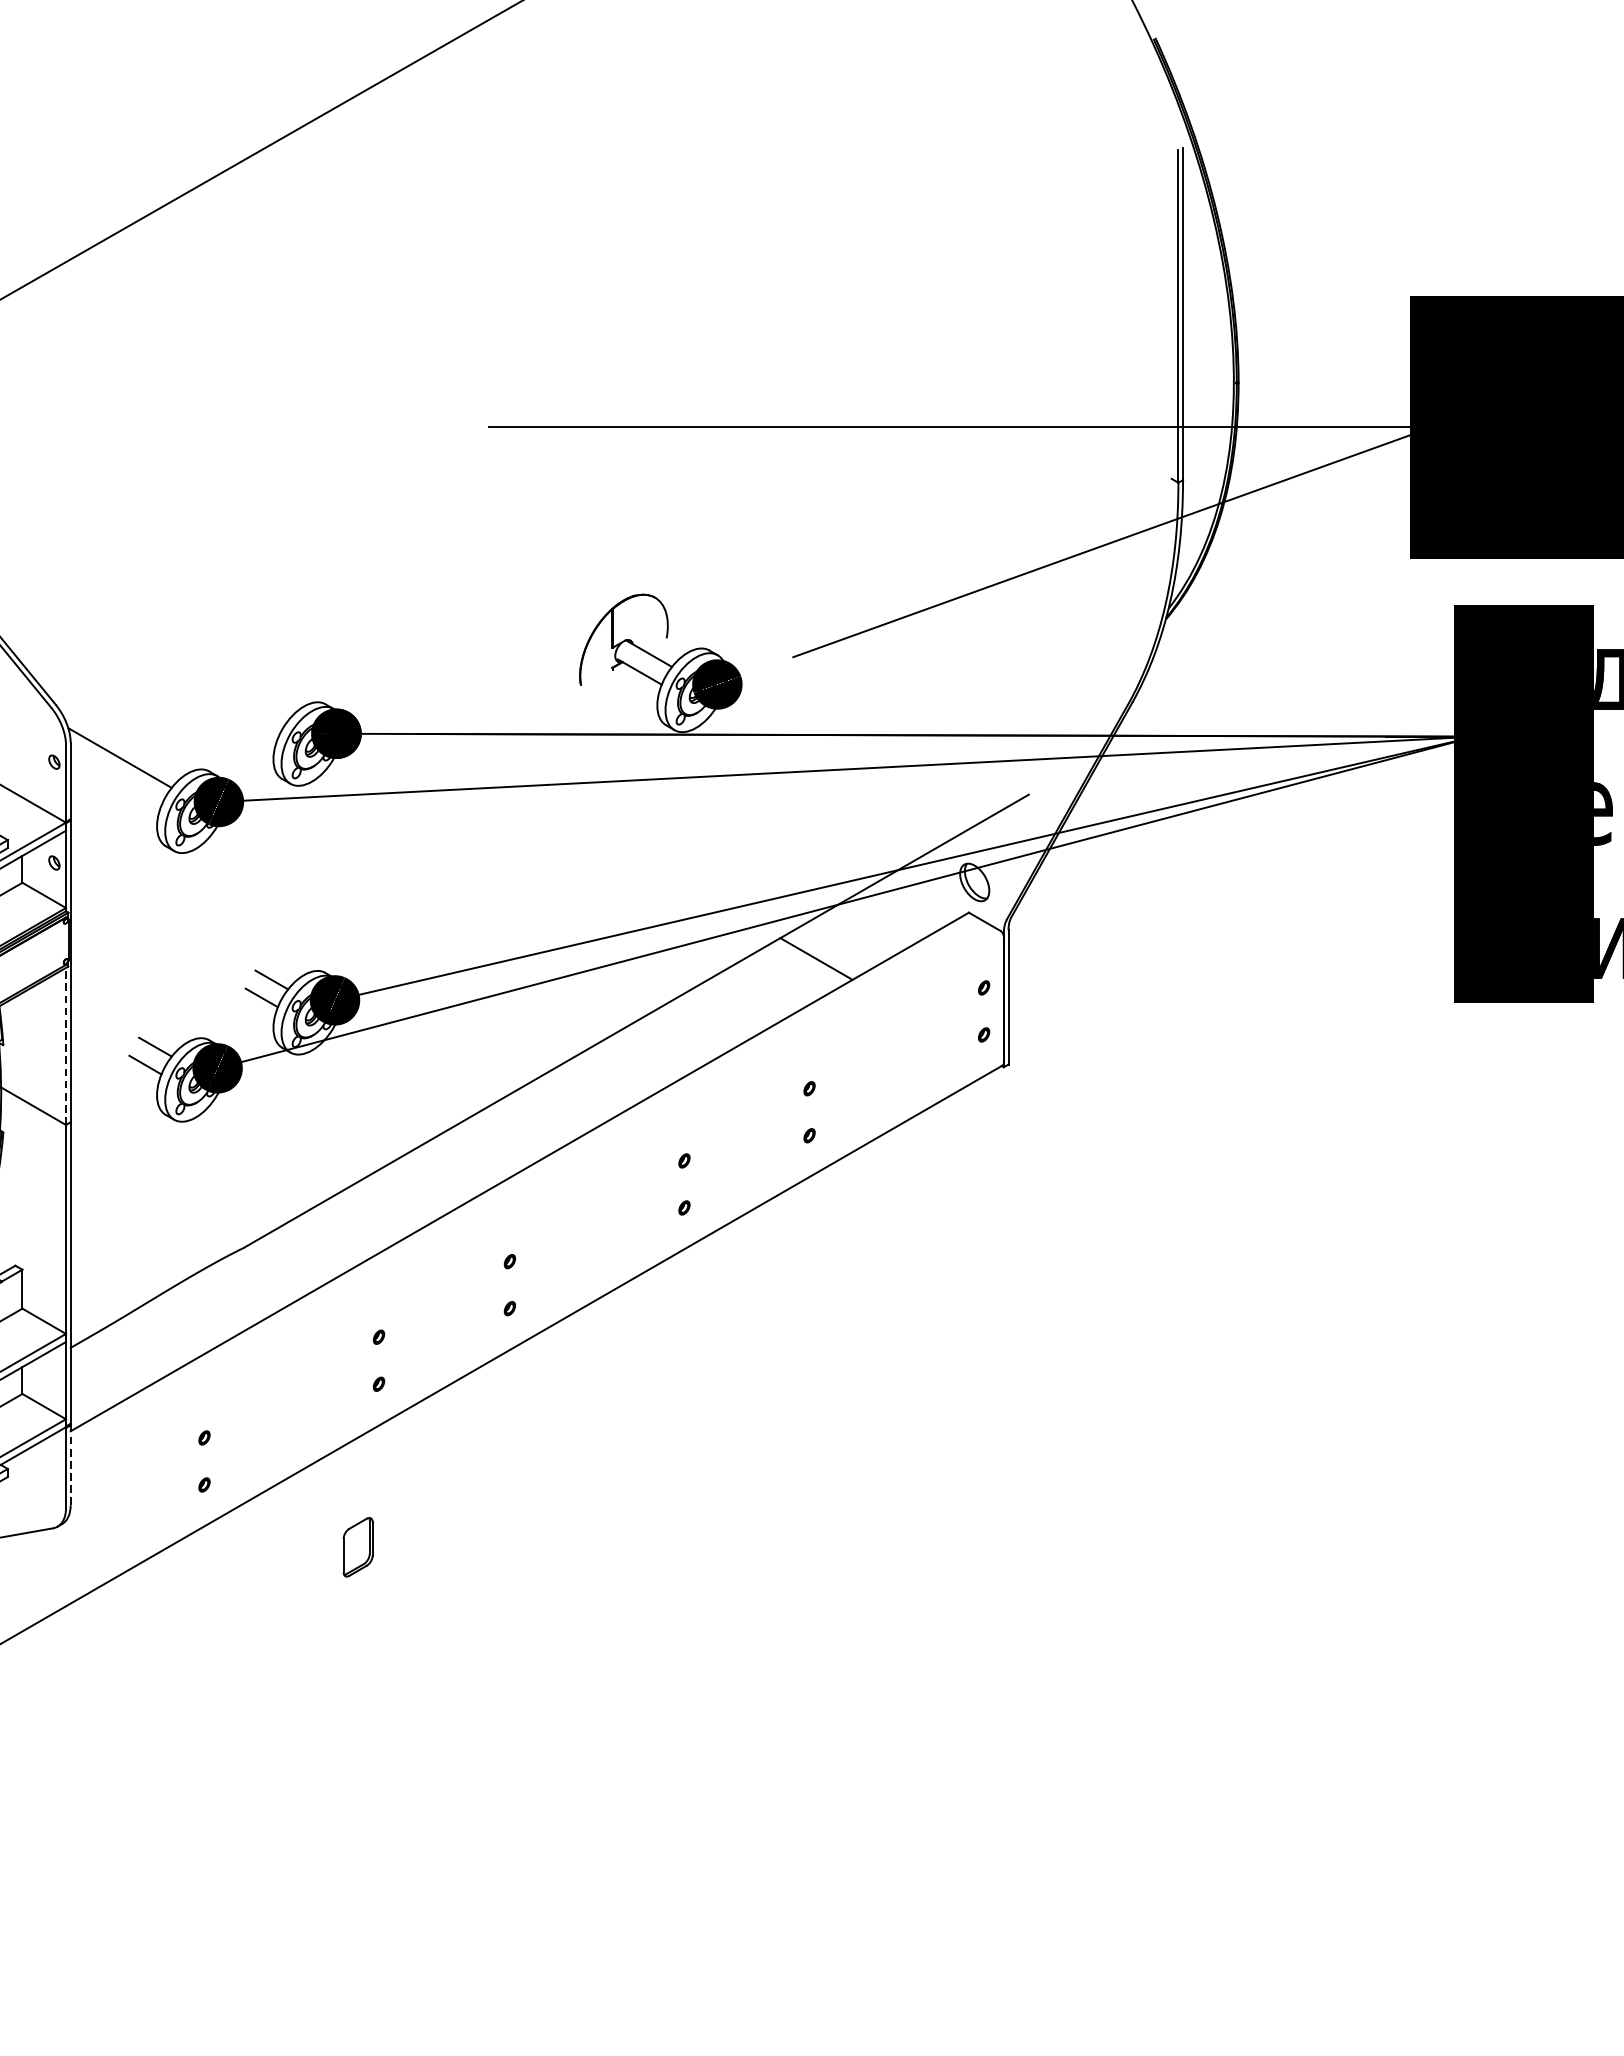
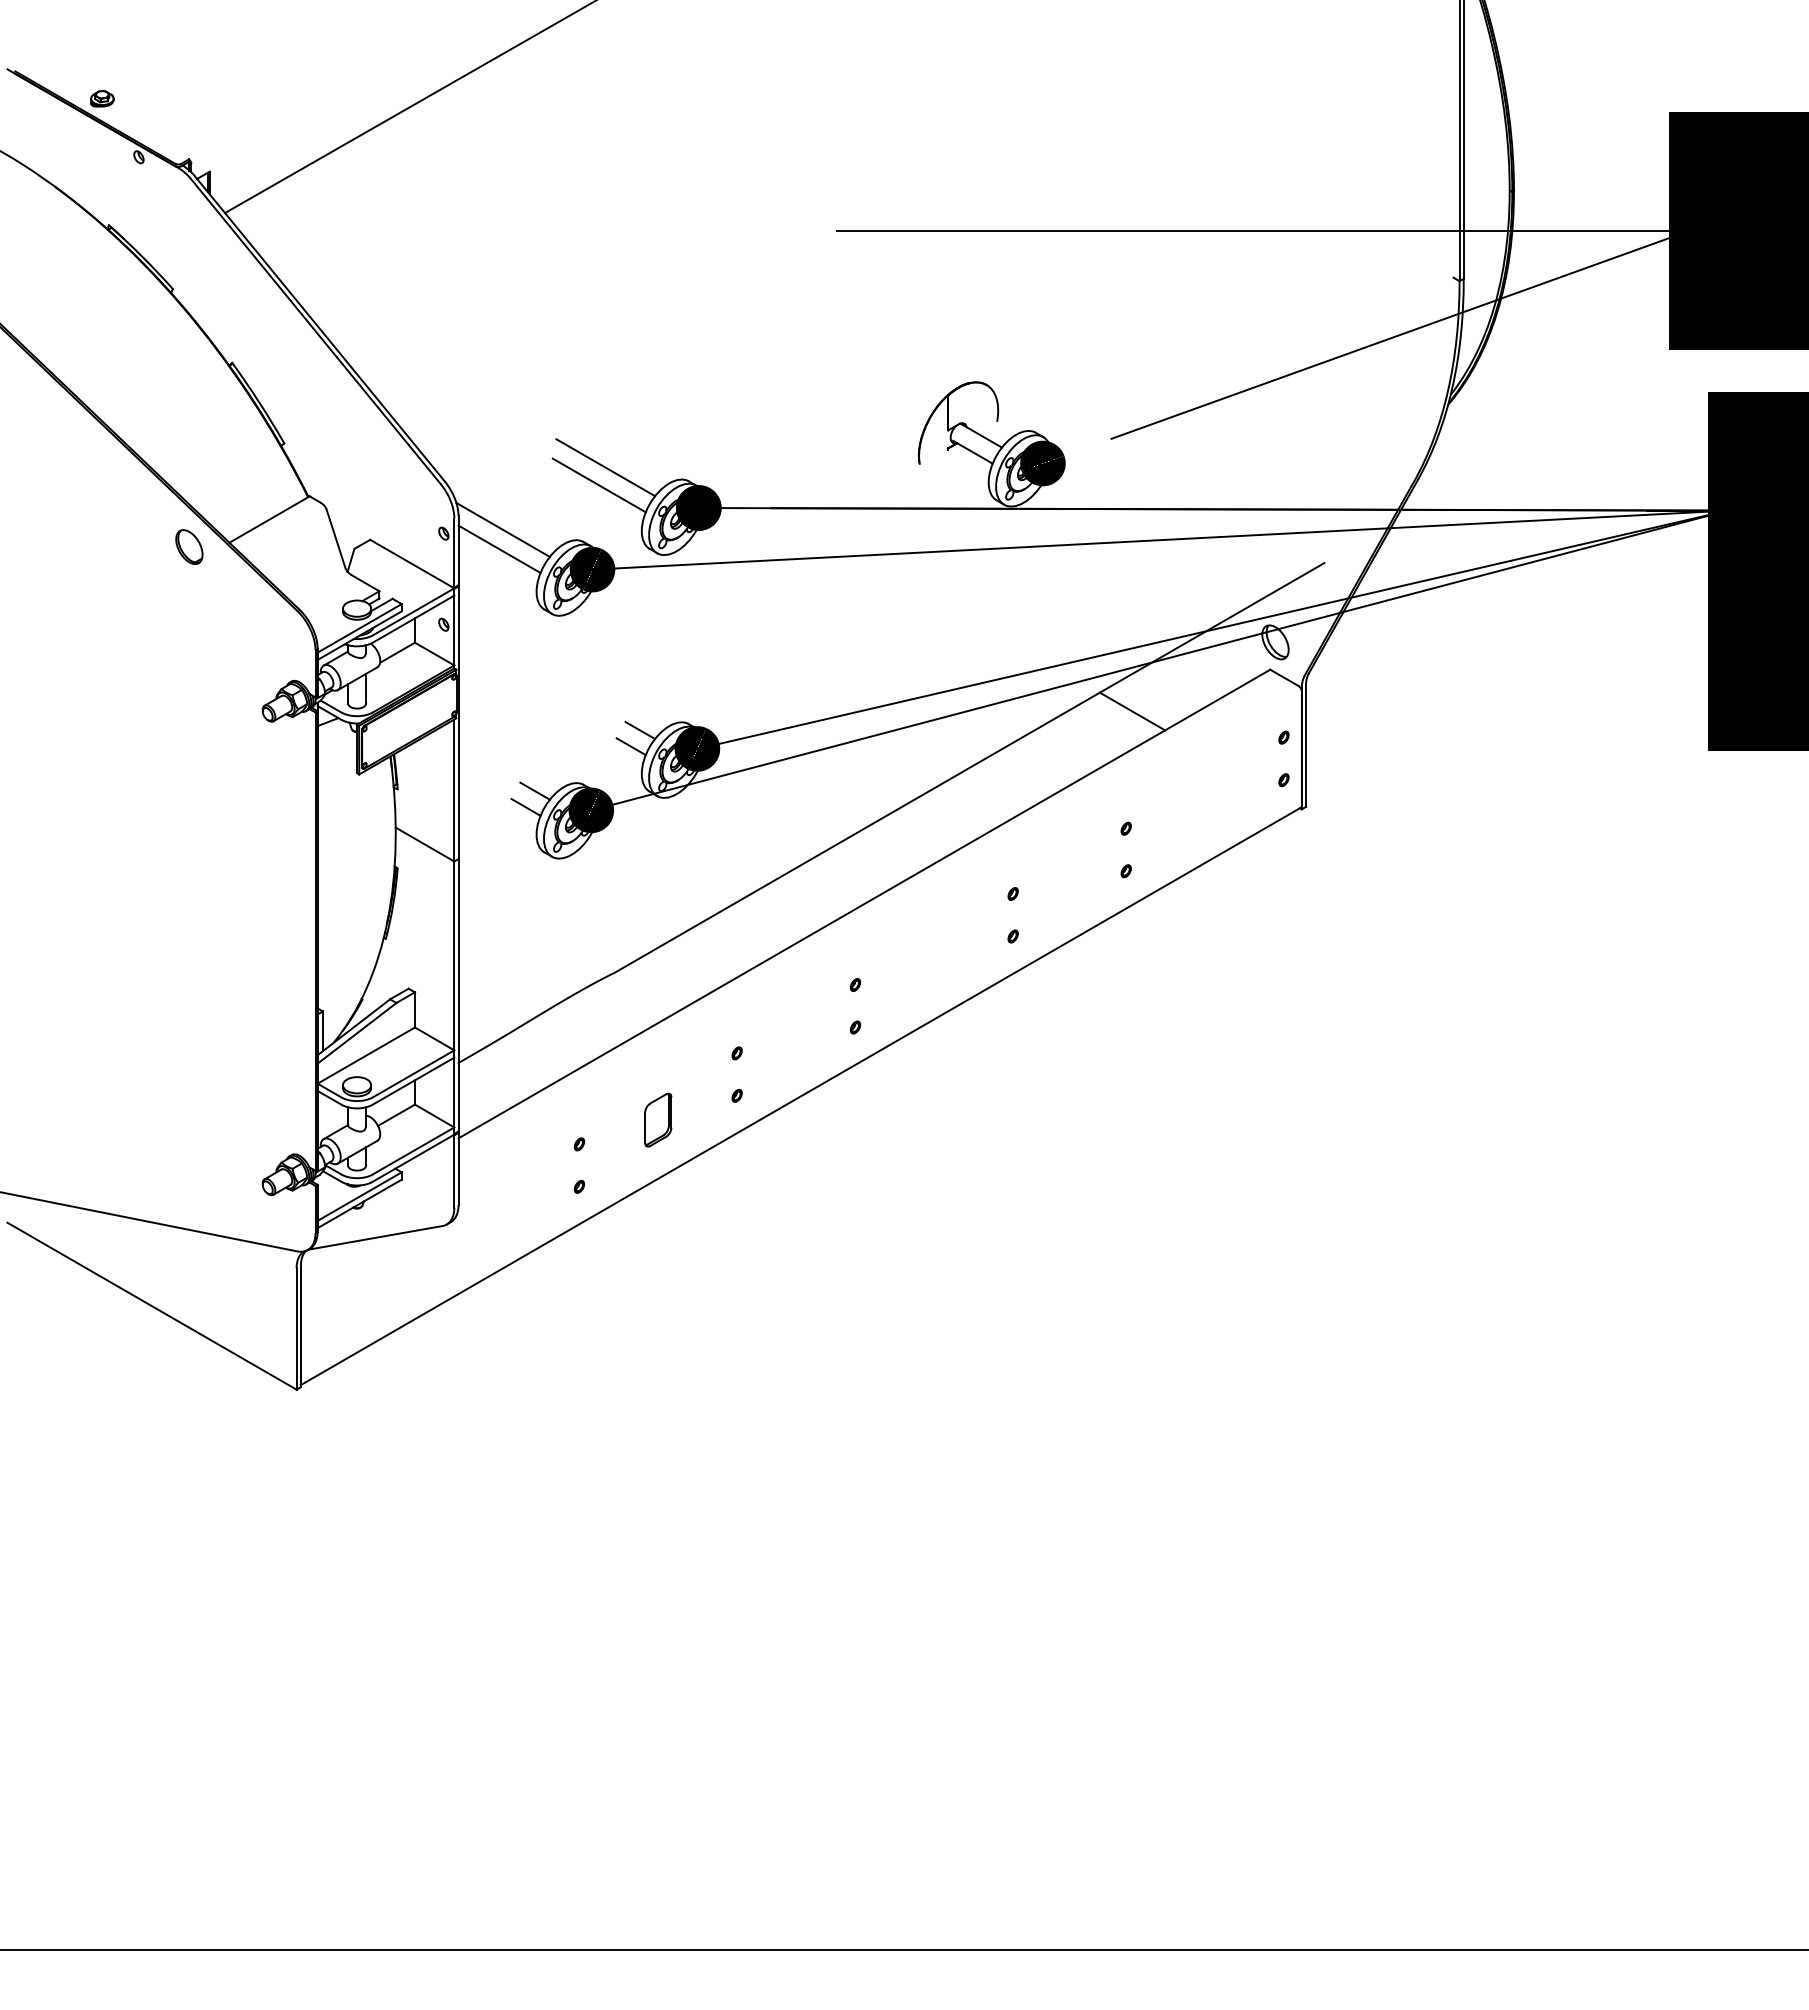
line: (233, 688) -> (605, 467), added
line: (225, 708) -> (598, 485), added
line: (116, 778) -> (499, 548), added
line: (66, 1046) -> (454, 790), dashed -> solid
line: (70, 1464) -> (458, 1168), dashed -> solid
part: (358, 1546) -> (658, 1119), moved

